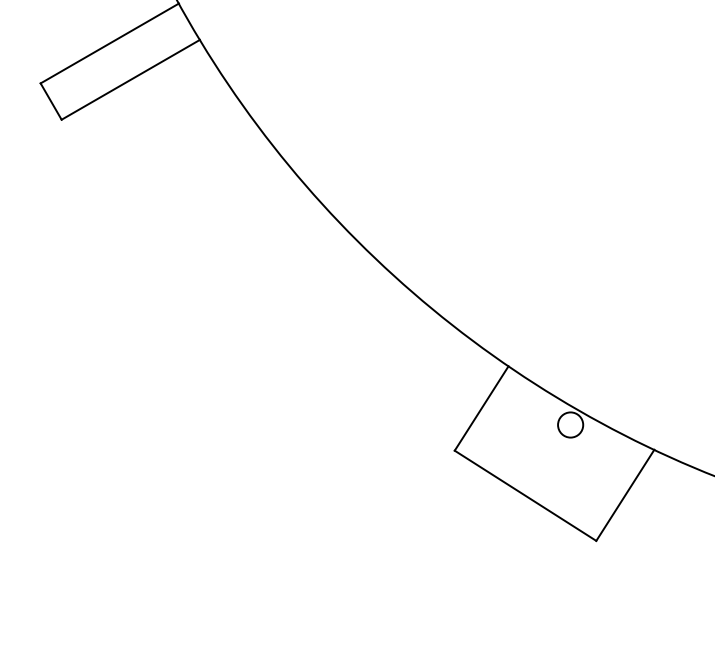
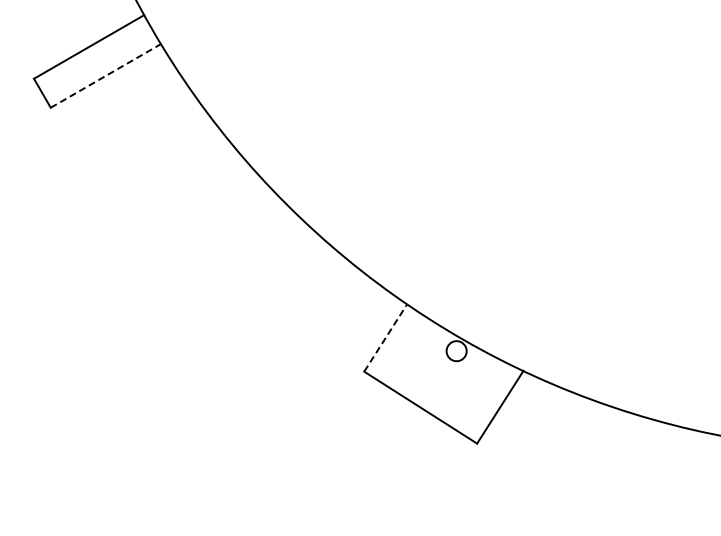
line: (130, 79) -> (105, 75), solid -> dashed
line: (481, 409) -> (385, 338), solid -> dashed

